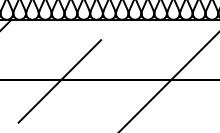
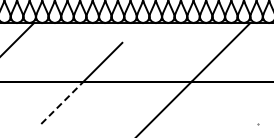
line: (40, 100) -> (62, 102), solid -> dashed

